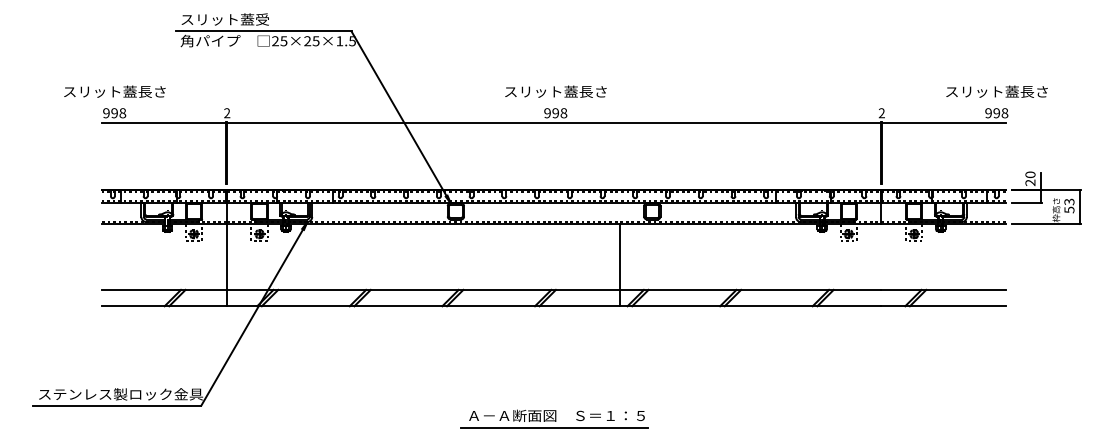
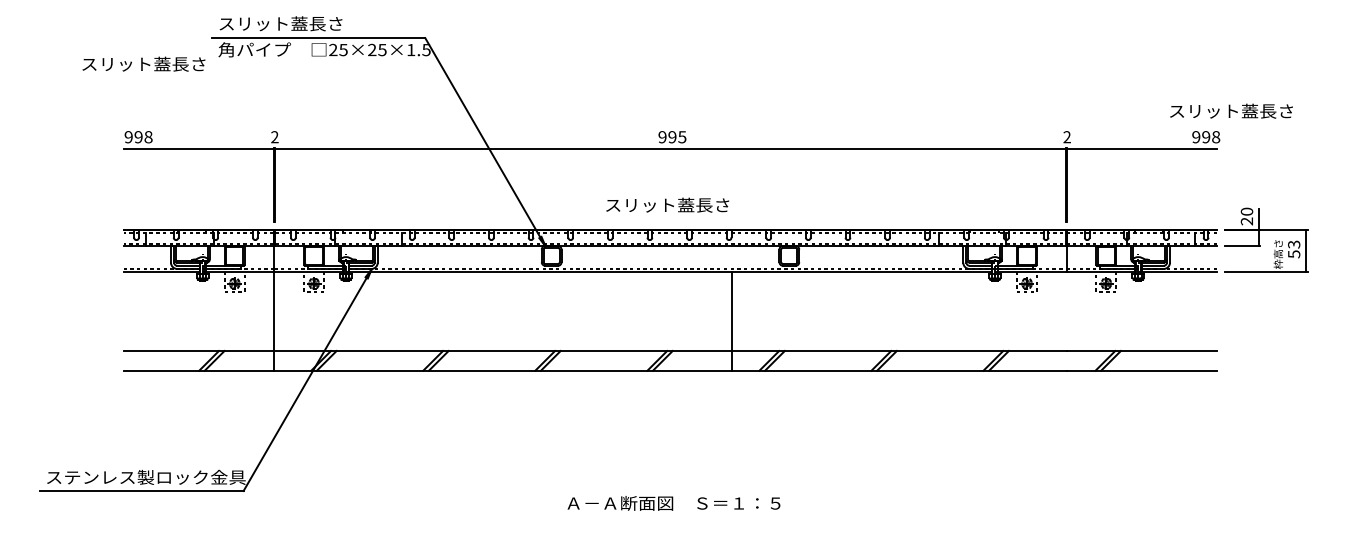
text: (269, 19) -> (325, 23), スリット蓋受 -> スリット蓋長さ
text: (114, 91) -> (143, 63), moved
text: (555, 91) -> (667, 204), moved
text: (997, 91) -> (1231, 110), moved
text: (564, 113) -> (682, 137), 998 -> 995
line: (619, 264) -> (731, 320), moved
line: (554, 427) -> (670, 517), removed

